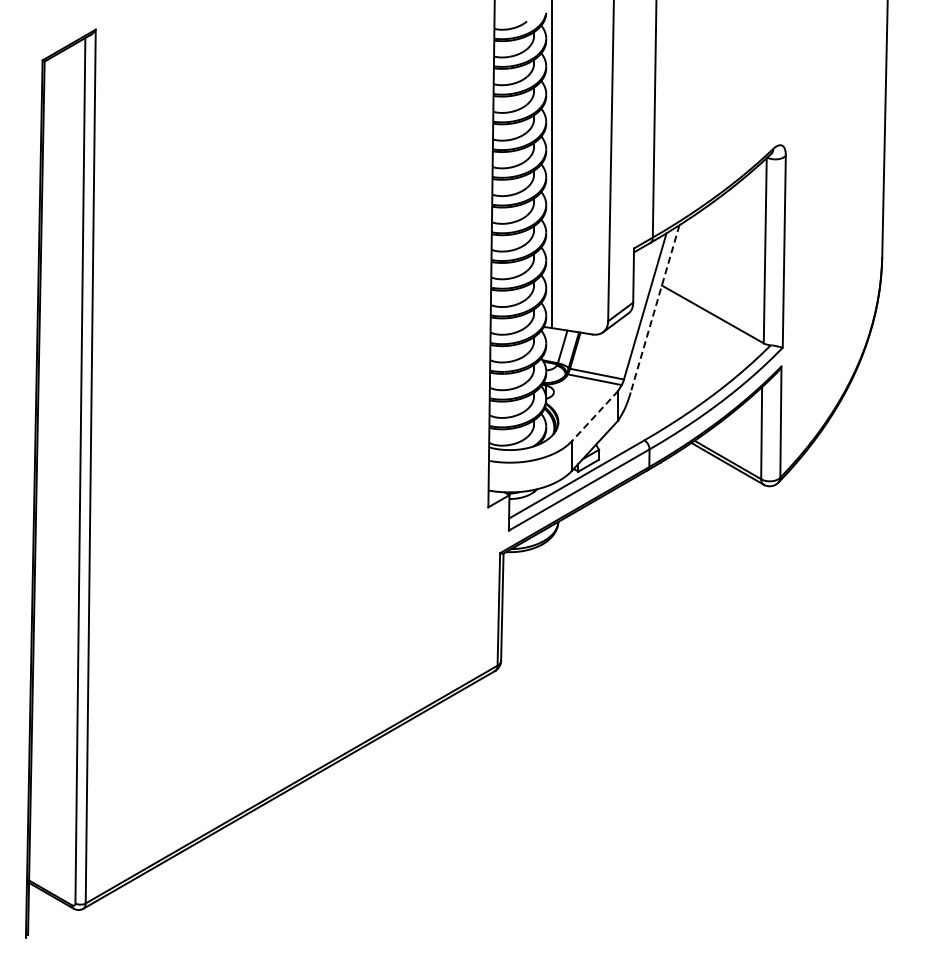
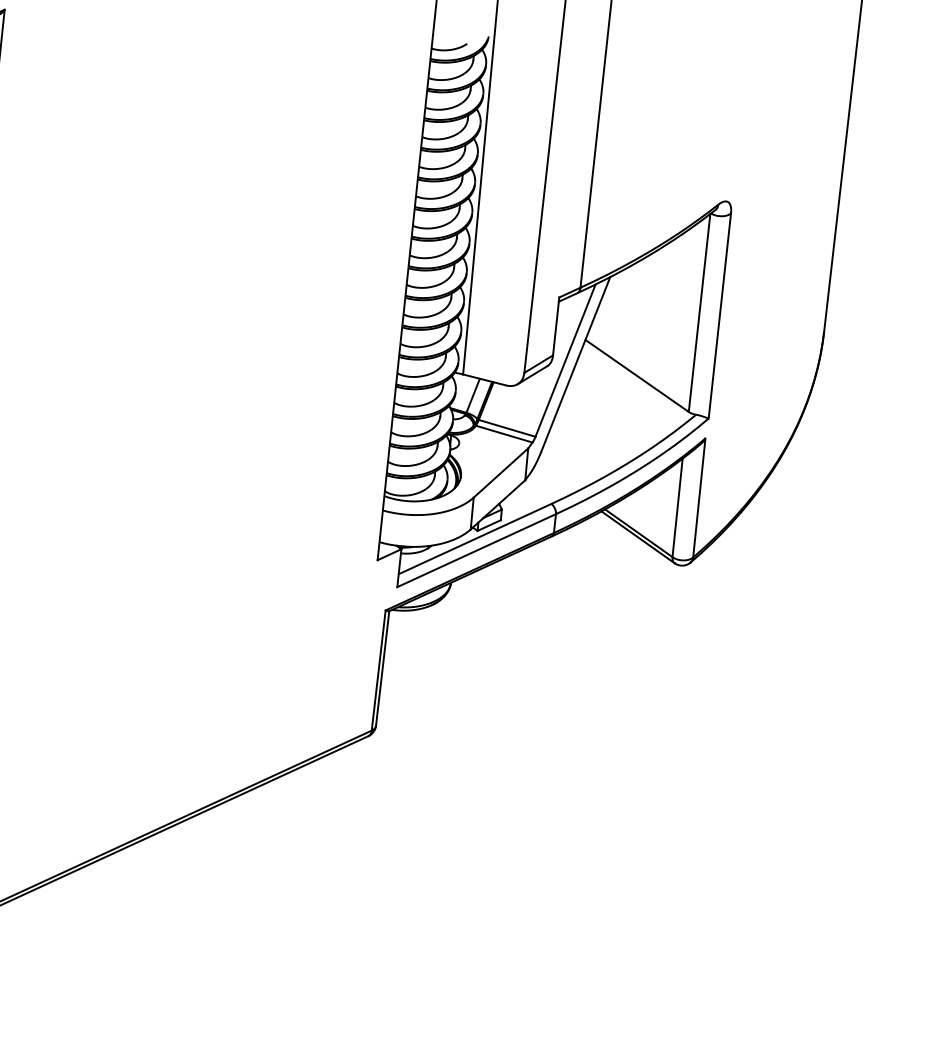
line: (654, 309) -> (575, 364), dashed -> solid
line: (594, 416) -> (500, 473), dashed -> solid

